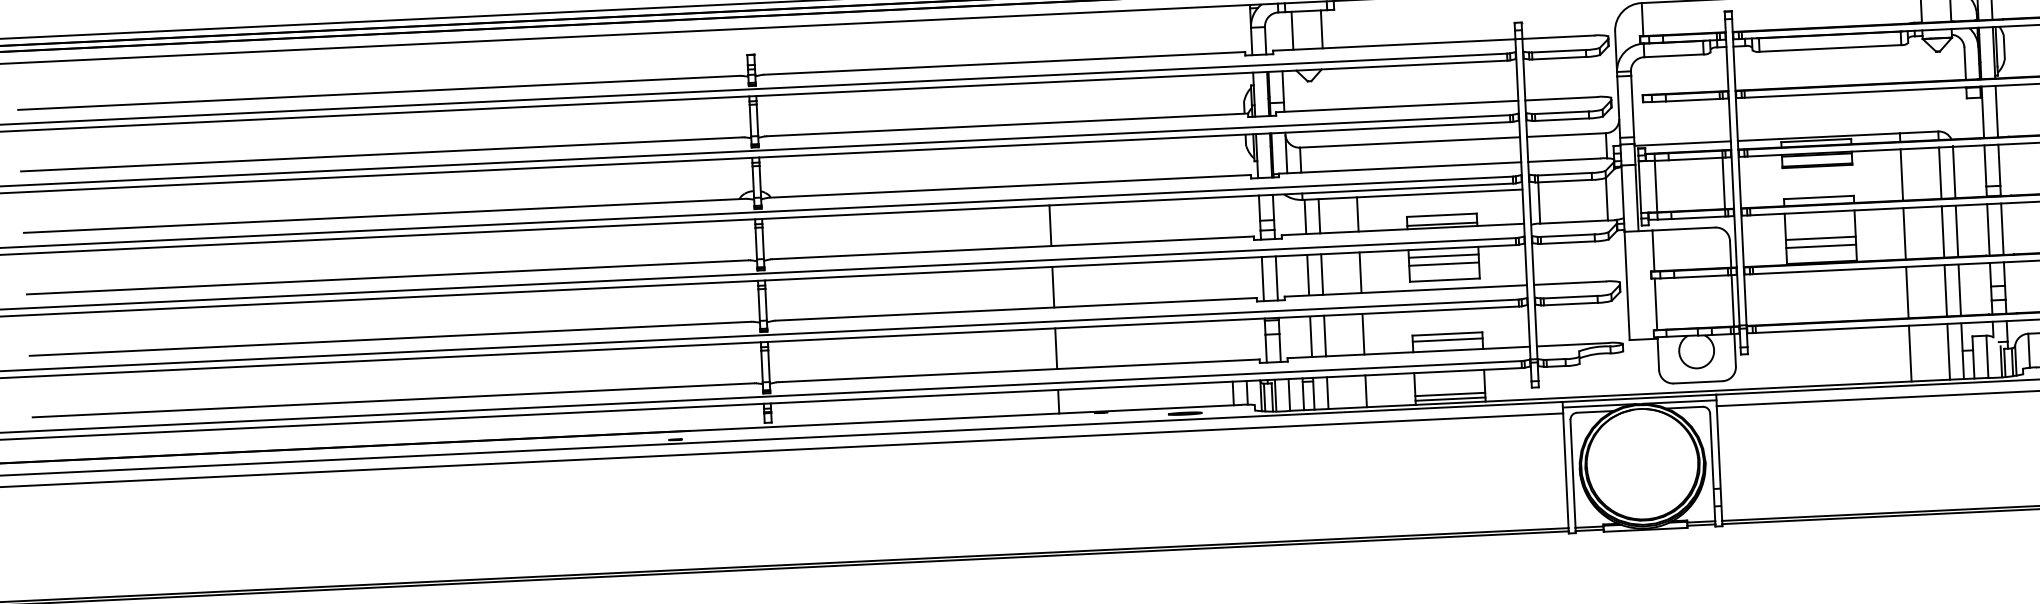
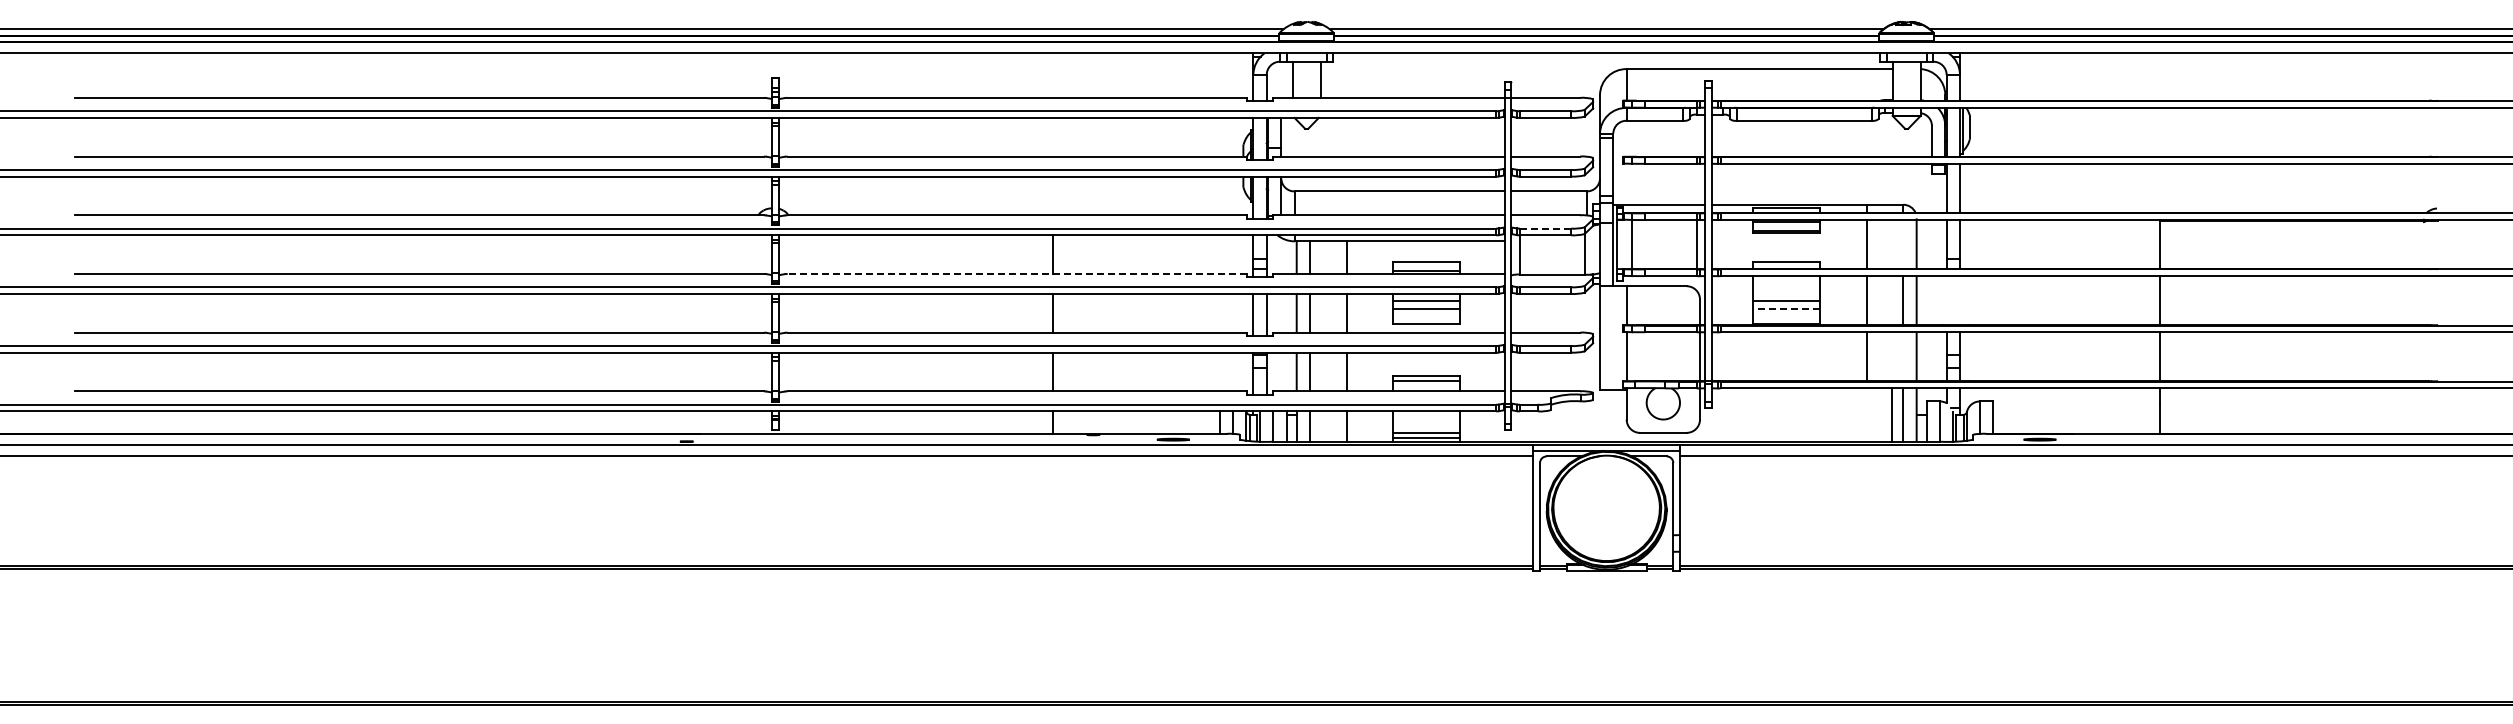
line: (1940, 173) -> (1903, 244), removed
line: (1564, 174) -> (1545, 228), solid -> dashed
line: (1988, 229) -> (1946, 300), removed
line: (2001, 229) -> (1959, 300), removed
line: (1821, 245) -> (1786, 308), solid -> dashed
line: (1013, 248) -> (1017, 274), solid -> dashed
line: (1945, 290) -> (1903, 356), removed
line: (1910, 353) -> (1891, 414), moved

